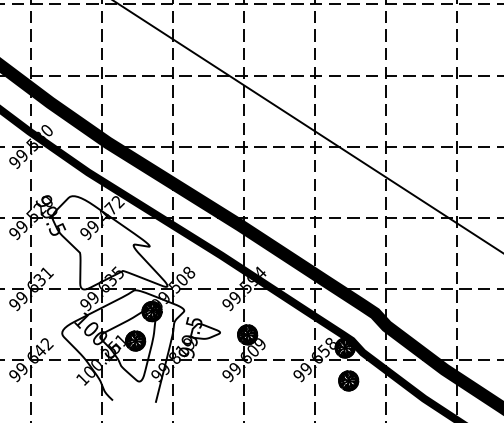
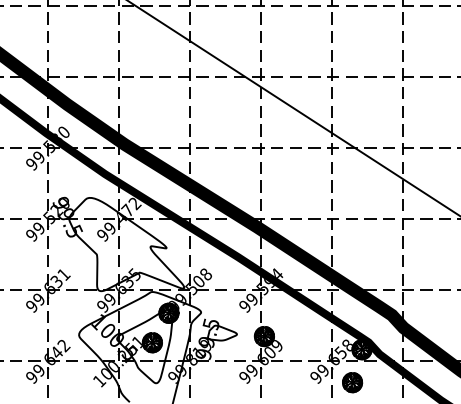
part: (348, 380) -> (352, 382), moved

